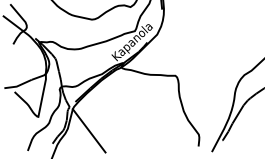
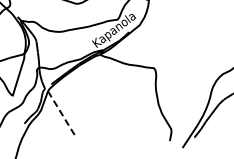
line: (89, 131) -> (62, 115), solid -> dashed

